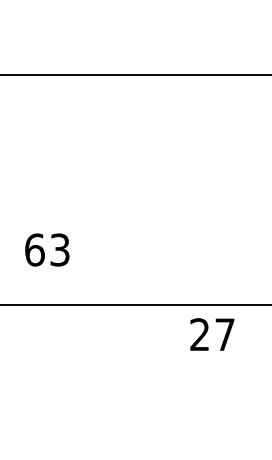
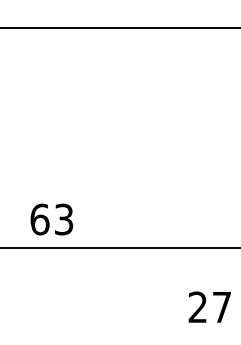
text: (47, 249) -> (52, 219), moved
text: (212, 334) -> (210, 307), moved

